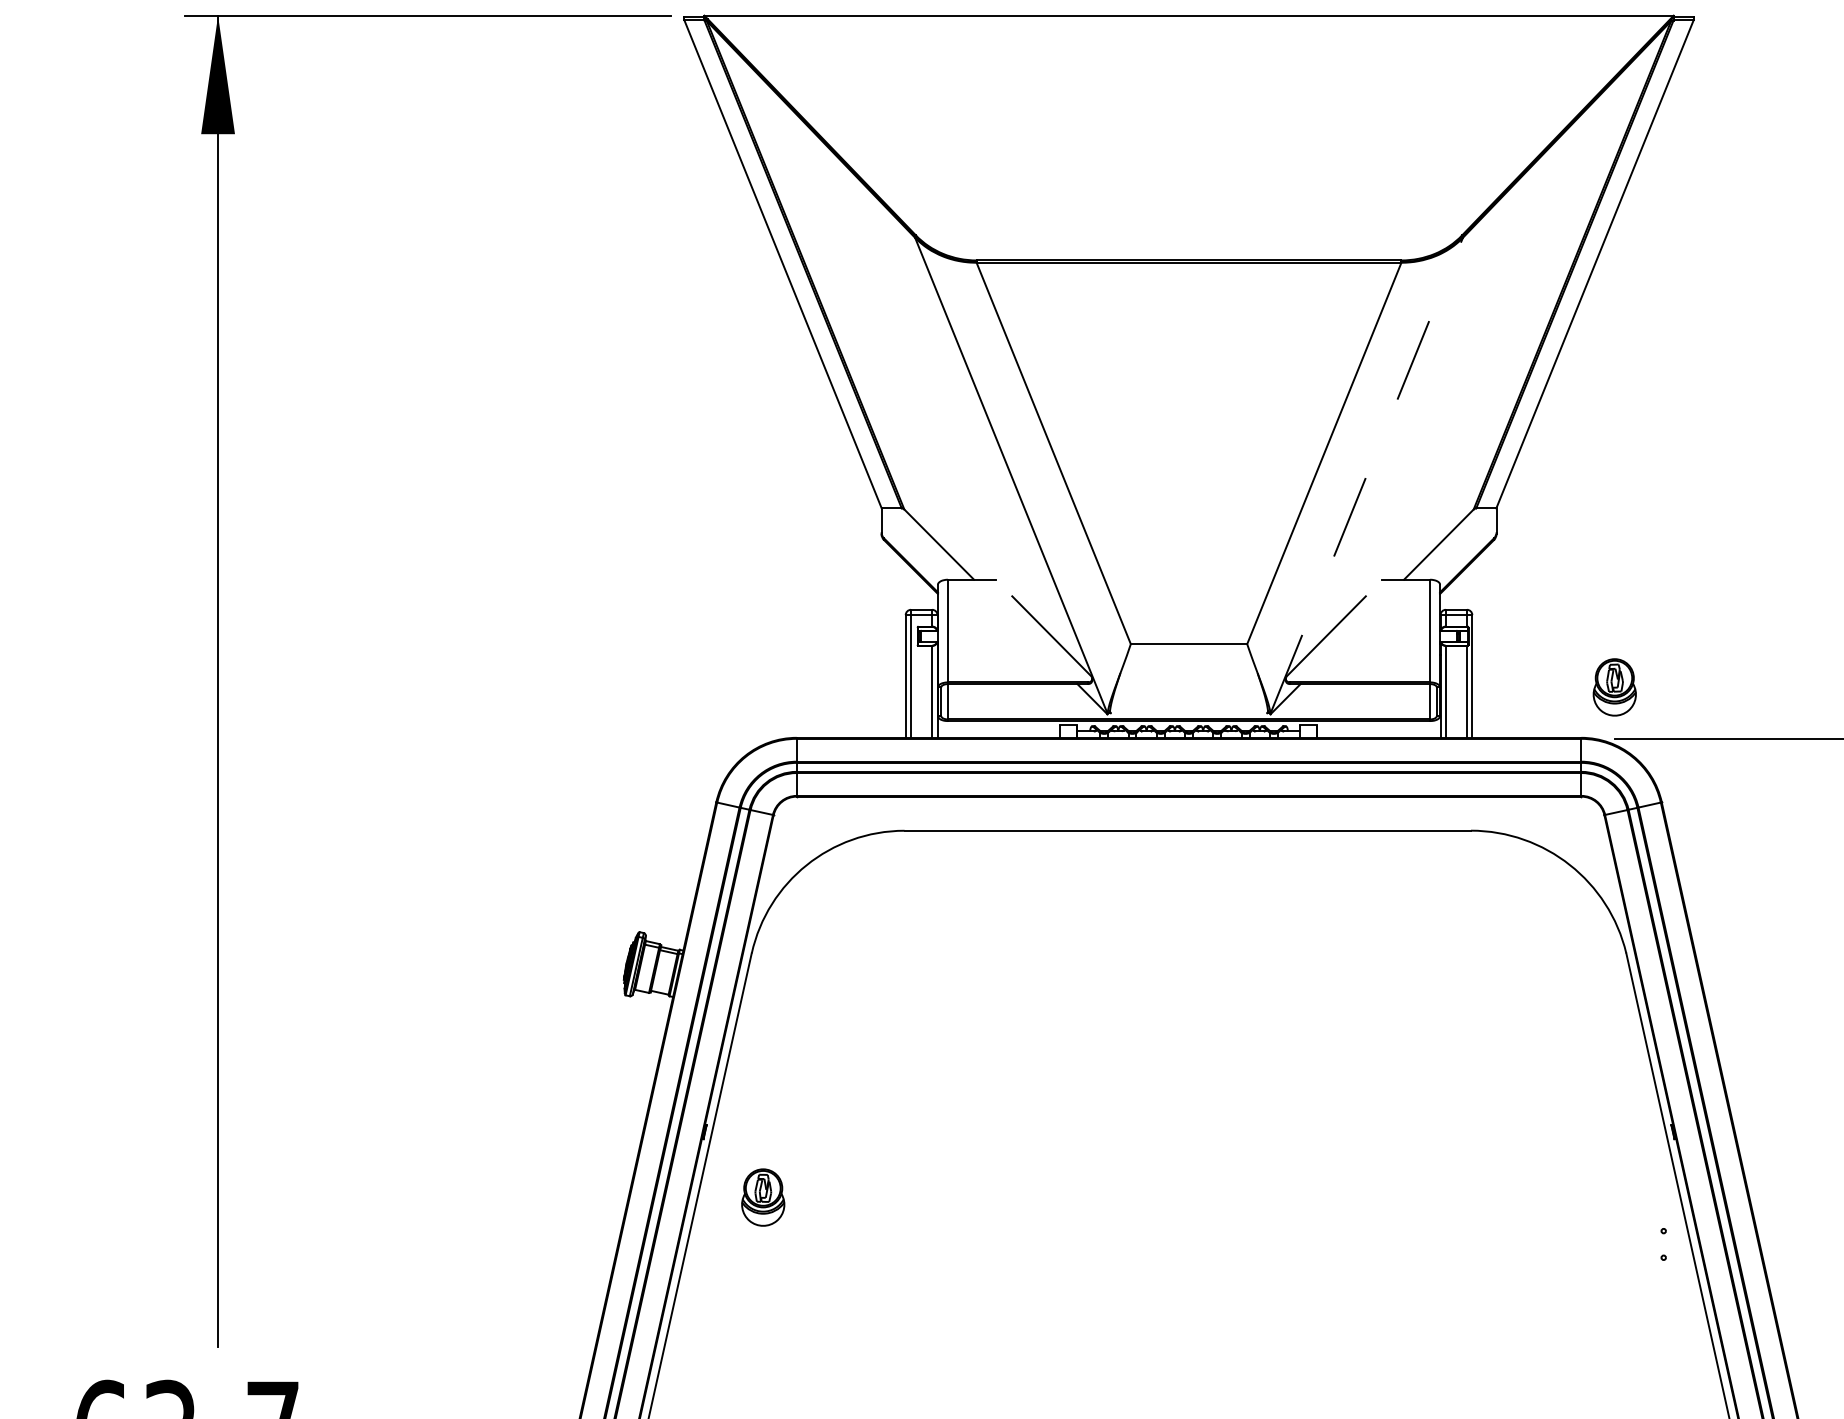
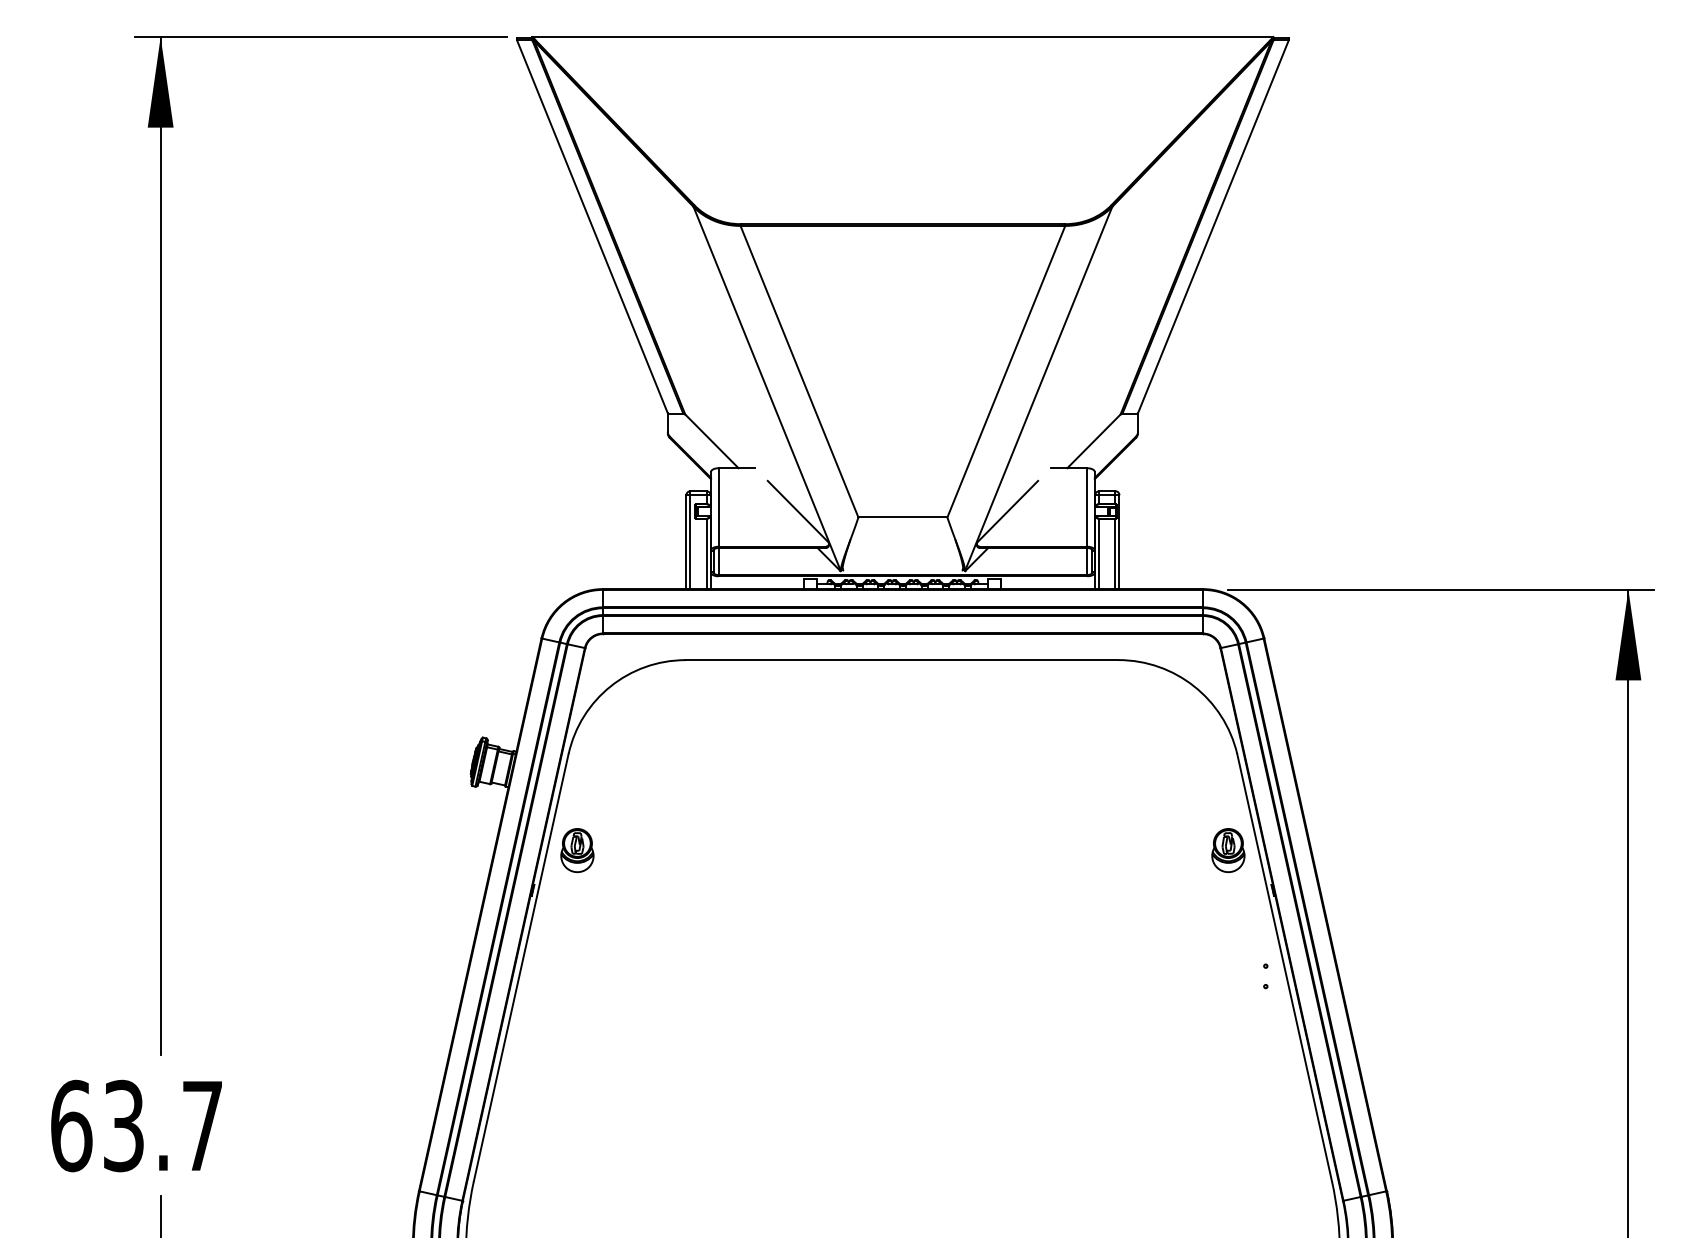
line: (1366, 475) -> (1038, 388), dashed -> solid
part: (1614, 687) -> (1228, 850), moved
part: (763, 1197) -> (577, 850), moved

